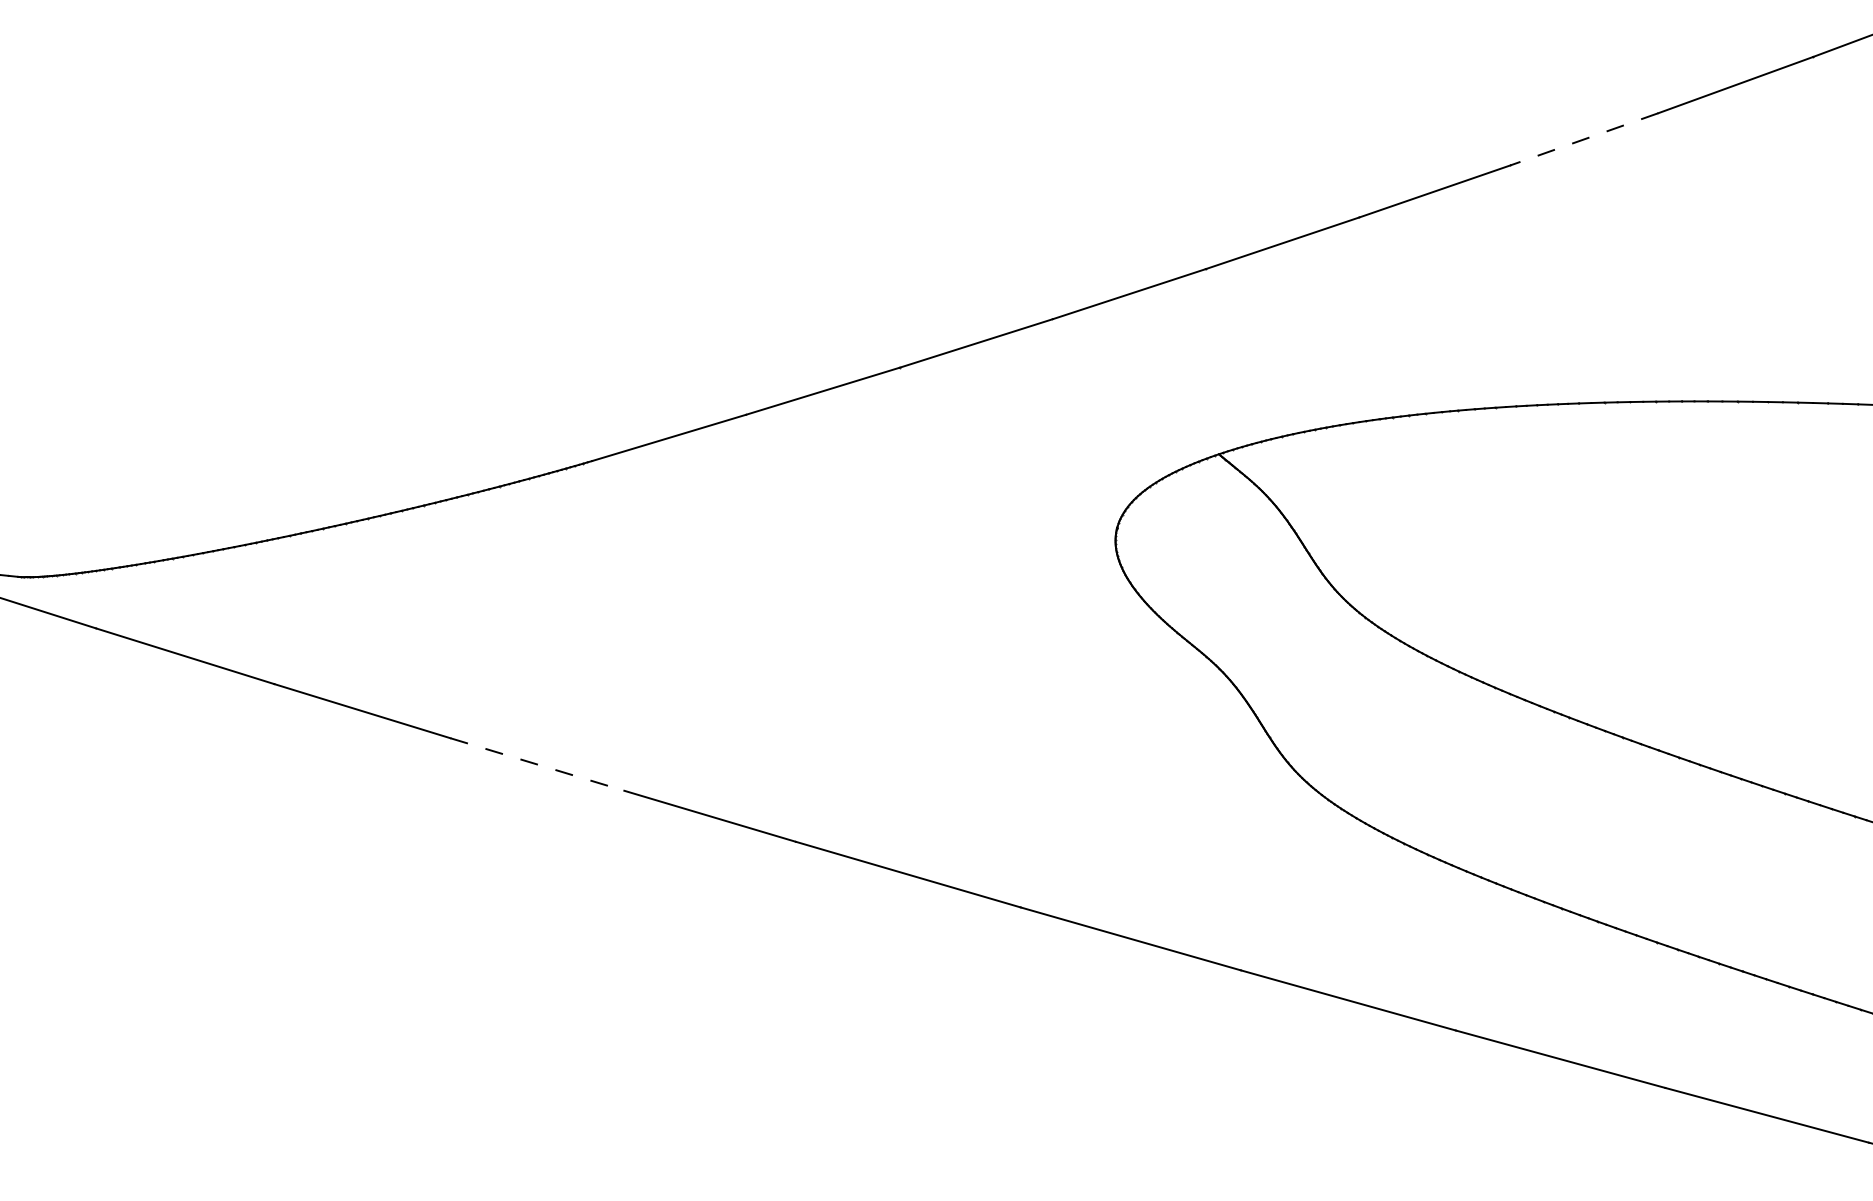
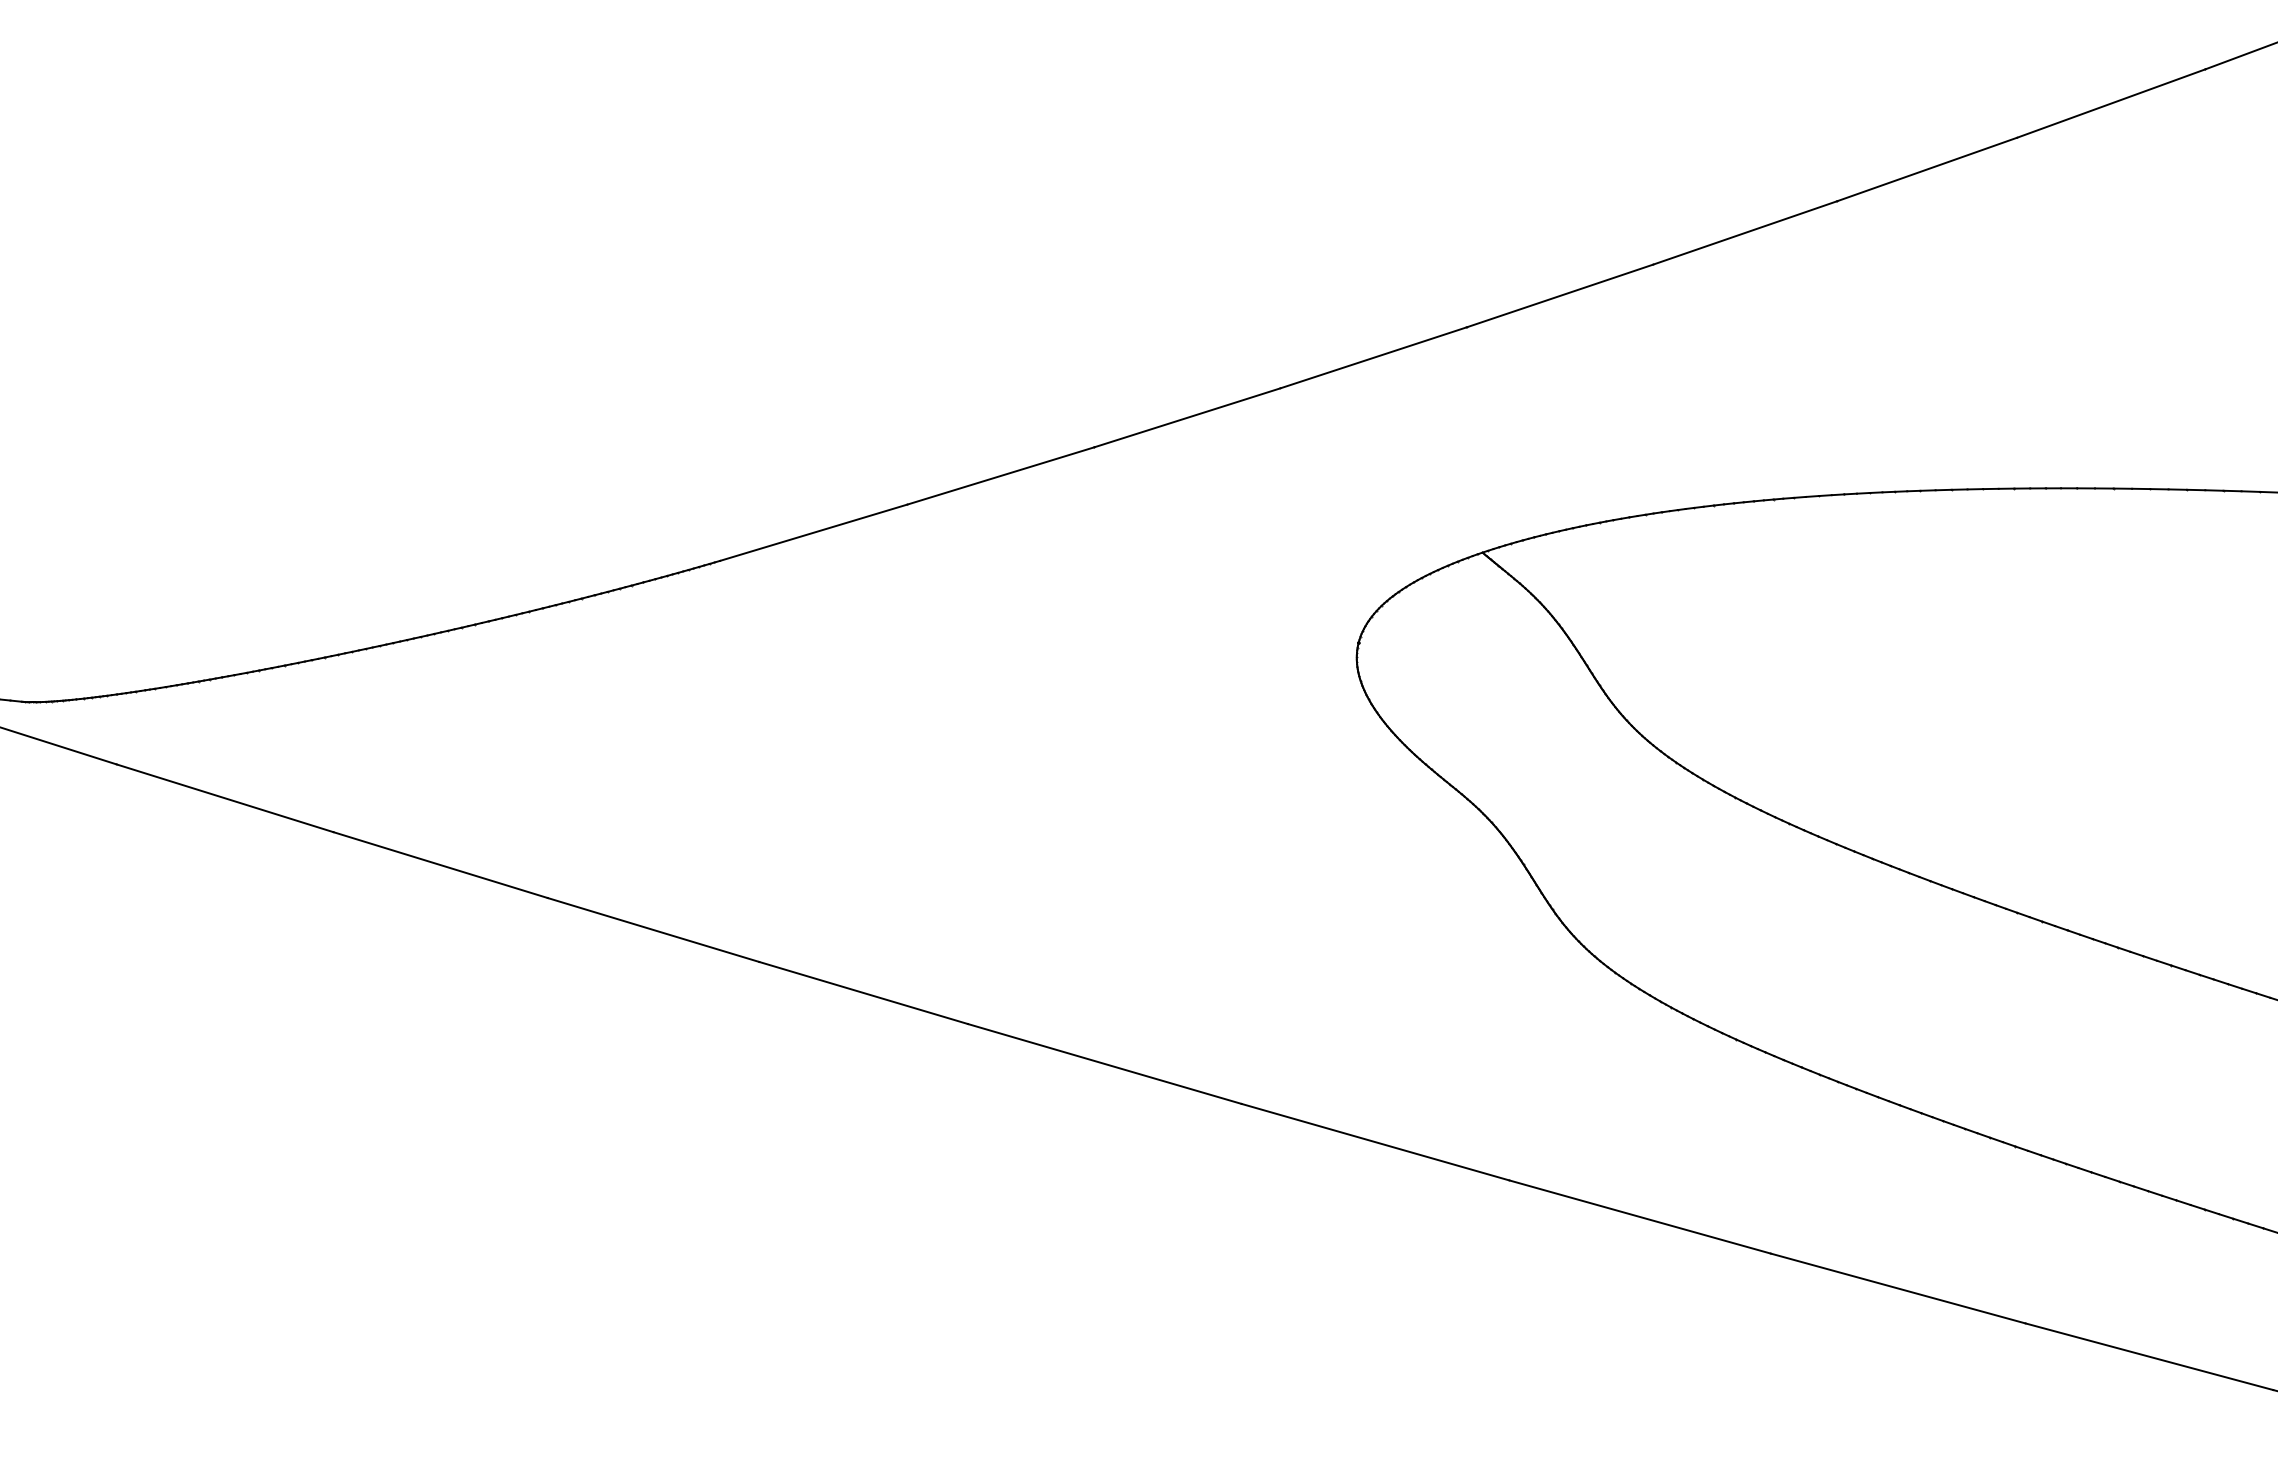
line: (1583, 139) -> (1926, 169), dashed -> solid
line: (537, 764) -> (653, 929), dashed -> solid

